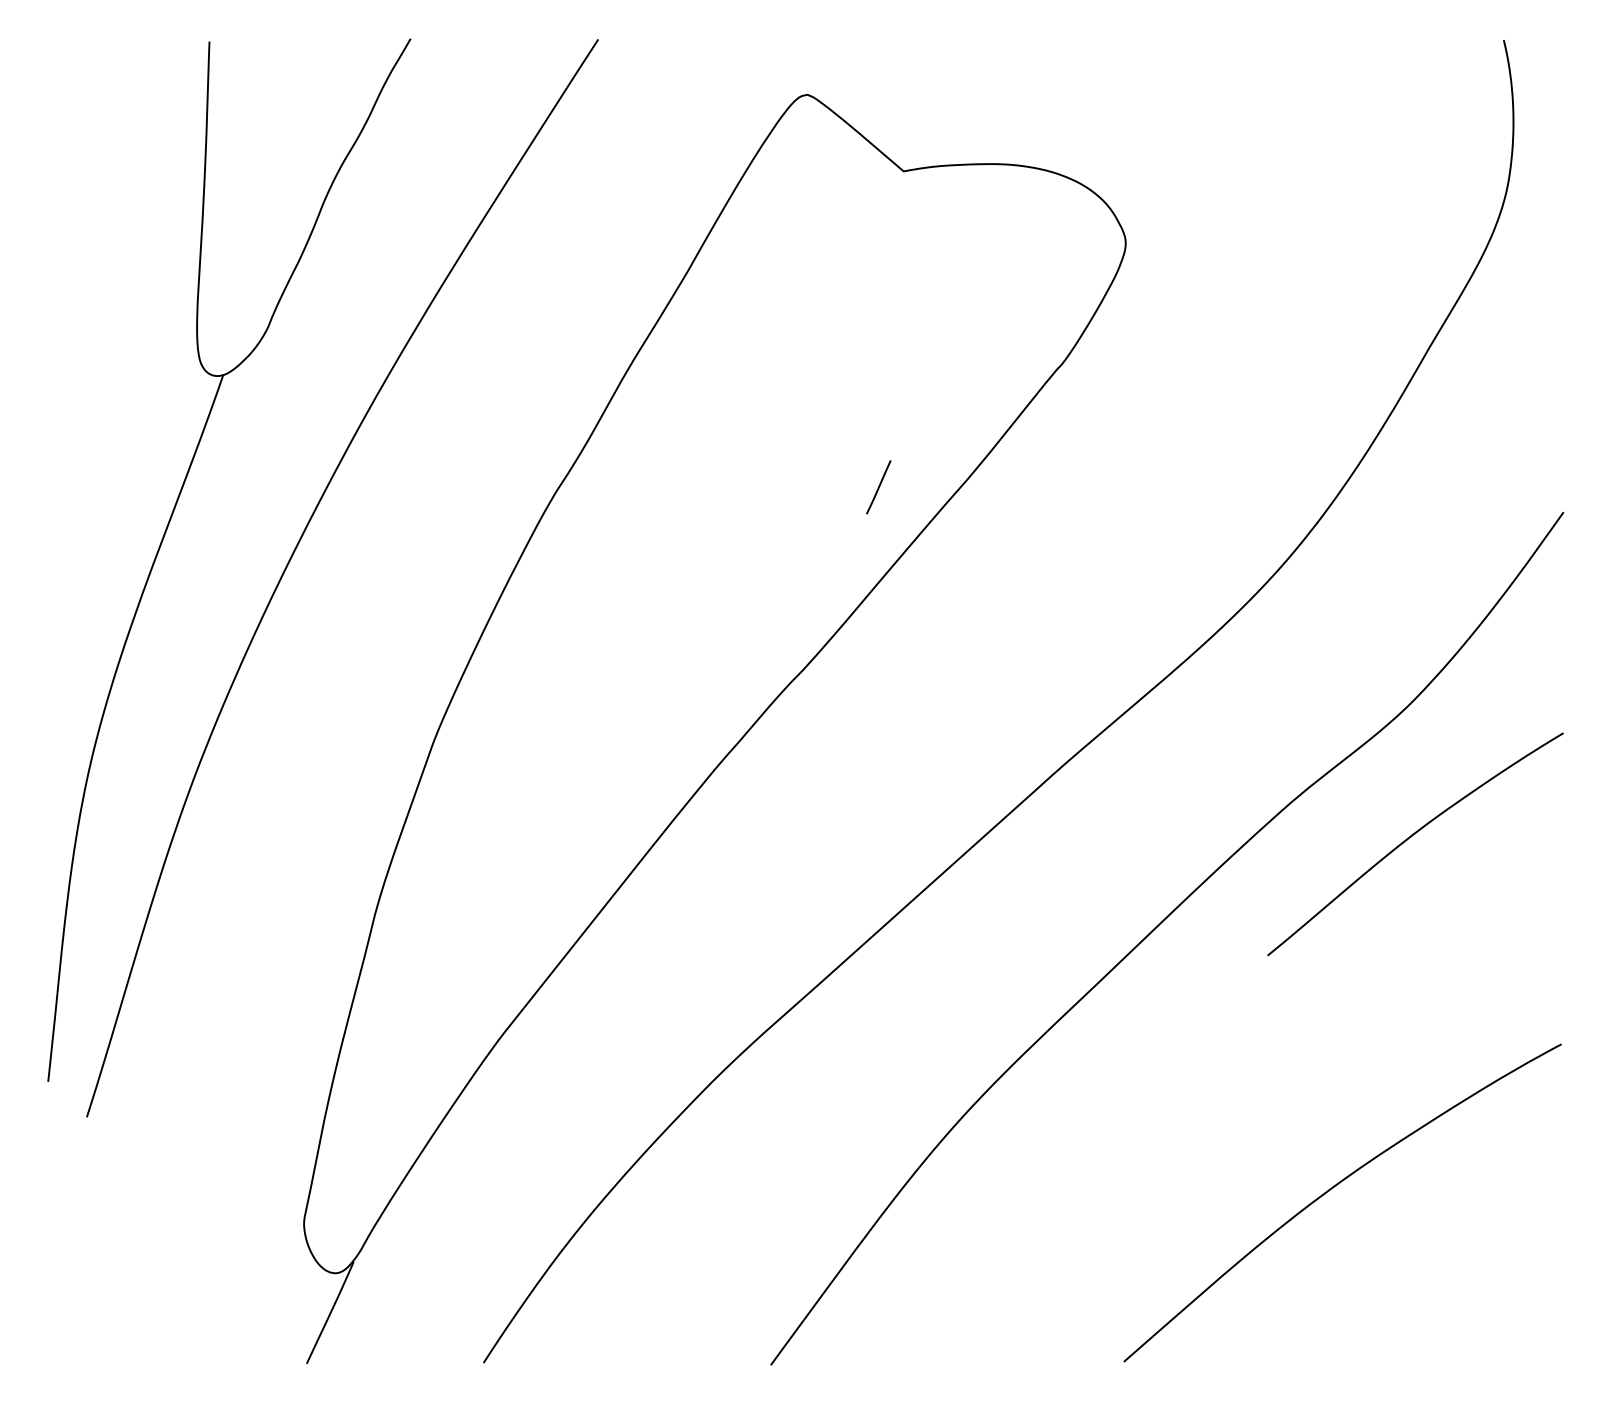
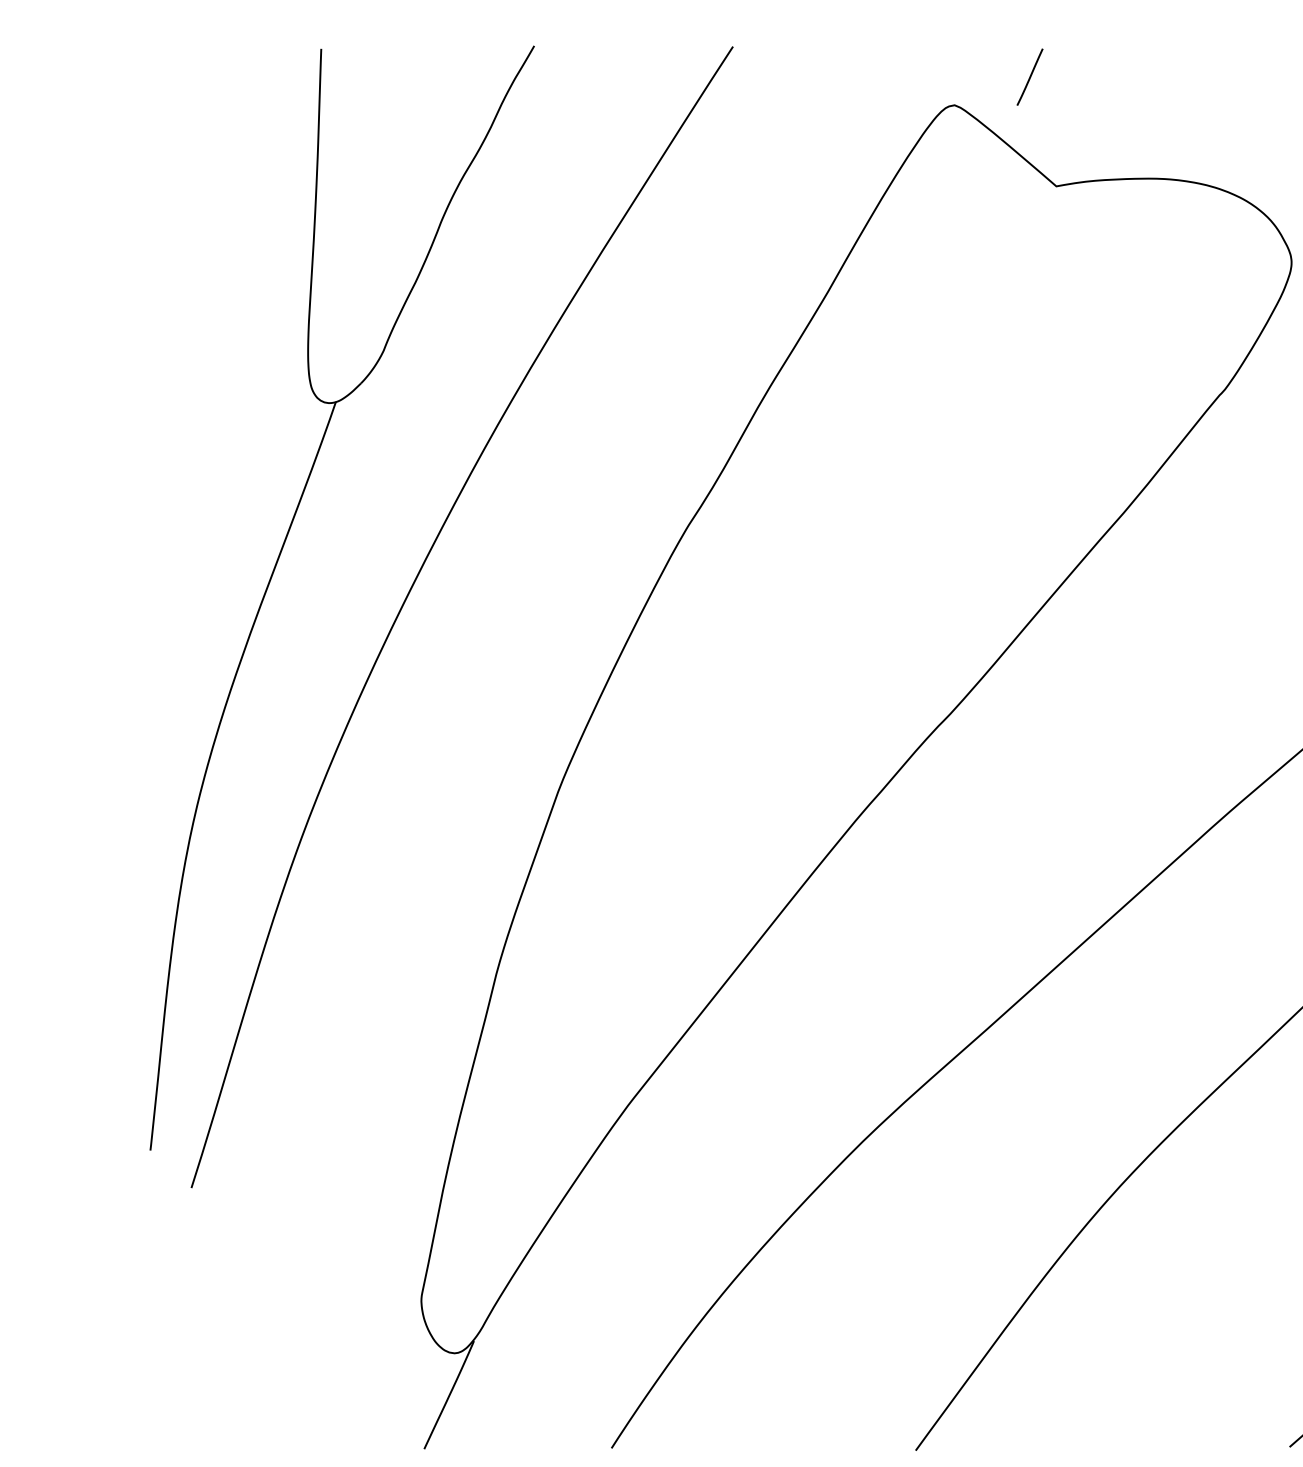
line: (878, 487) -> (1029, 77), moved

